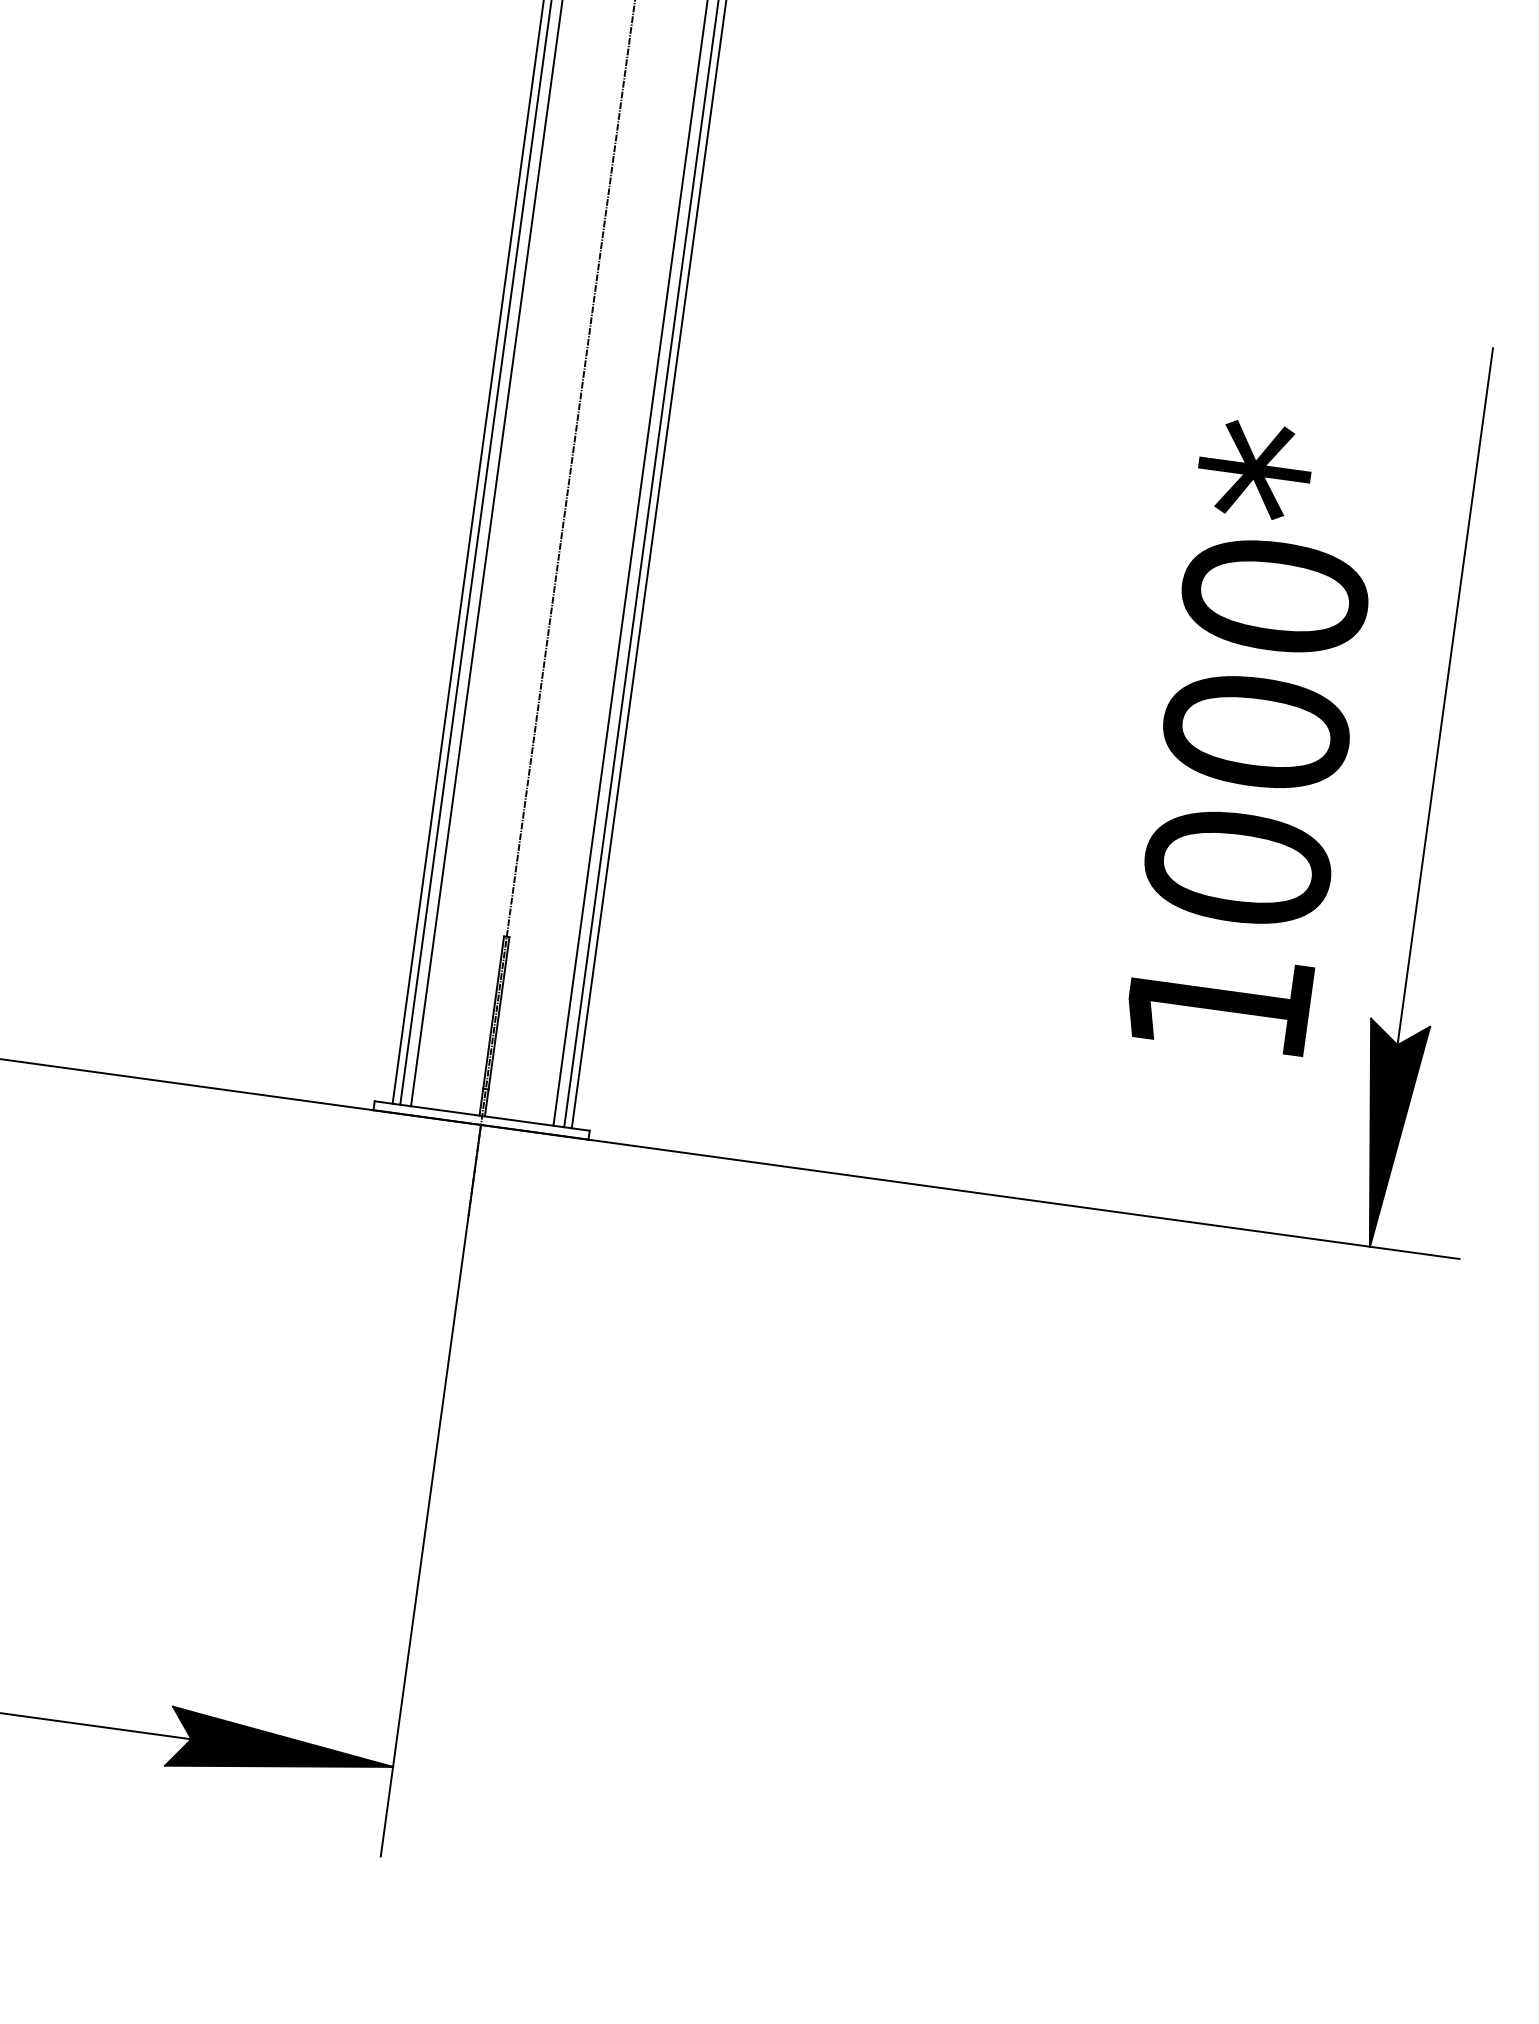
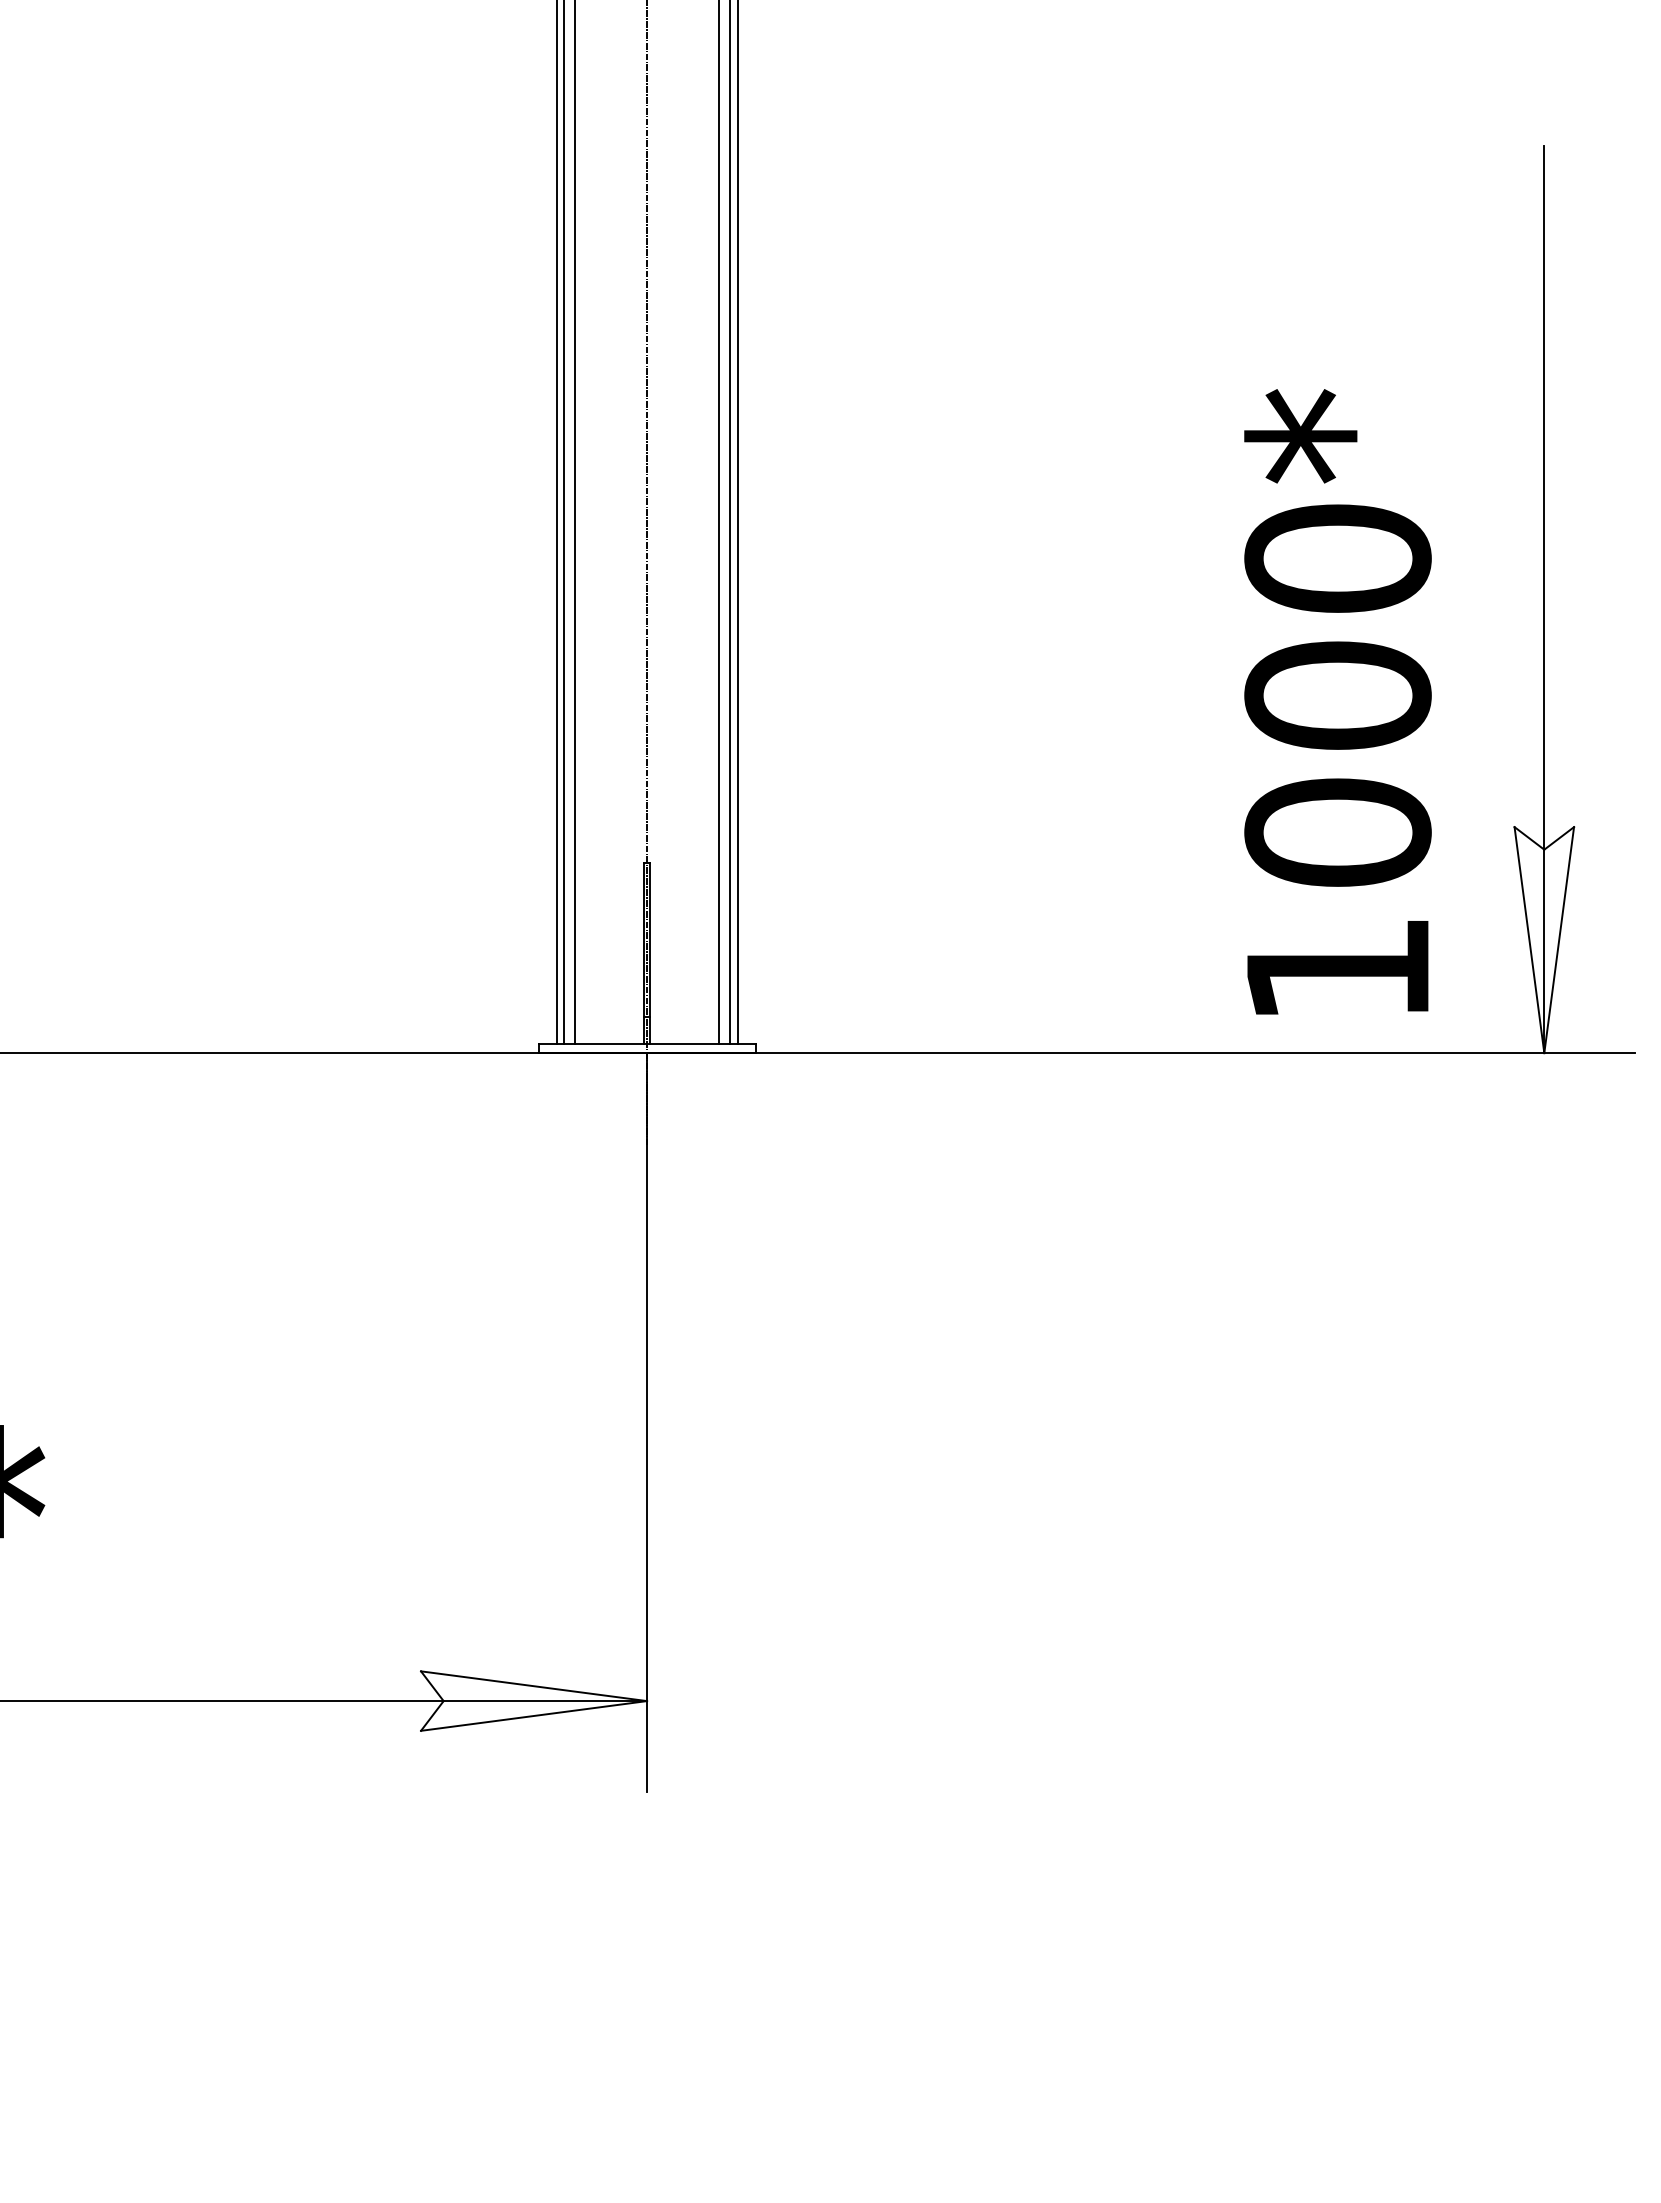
text: (1255, 737) -> (1337, 701), moved
fill: (1385, 1135) -> (1544, 940), removed
fill: (281, 1751) -> (534, 1700), removed

